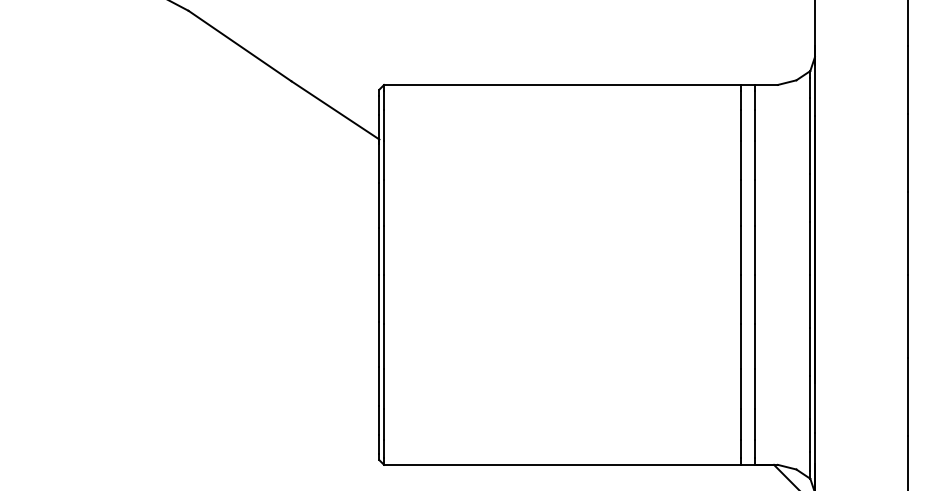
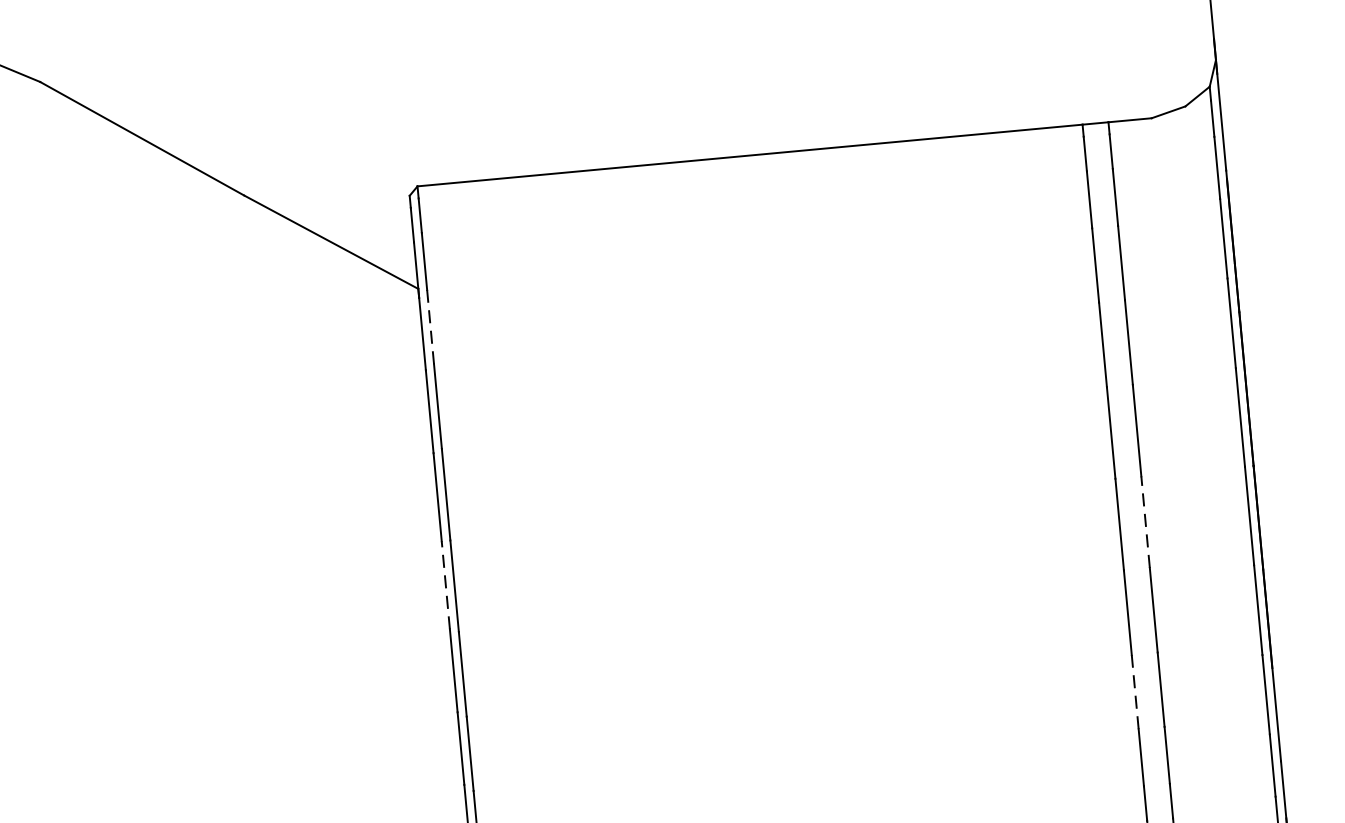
line: (384, 160) -> (431, 327), solid -> dashed
line: (379, 298) -> (445, 585), solid -> dashed
line: (754, 299) -> (1145, 522), solid -> dashed
line: (740, 389) -> (1134, 692), solid -> dashed

